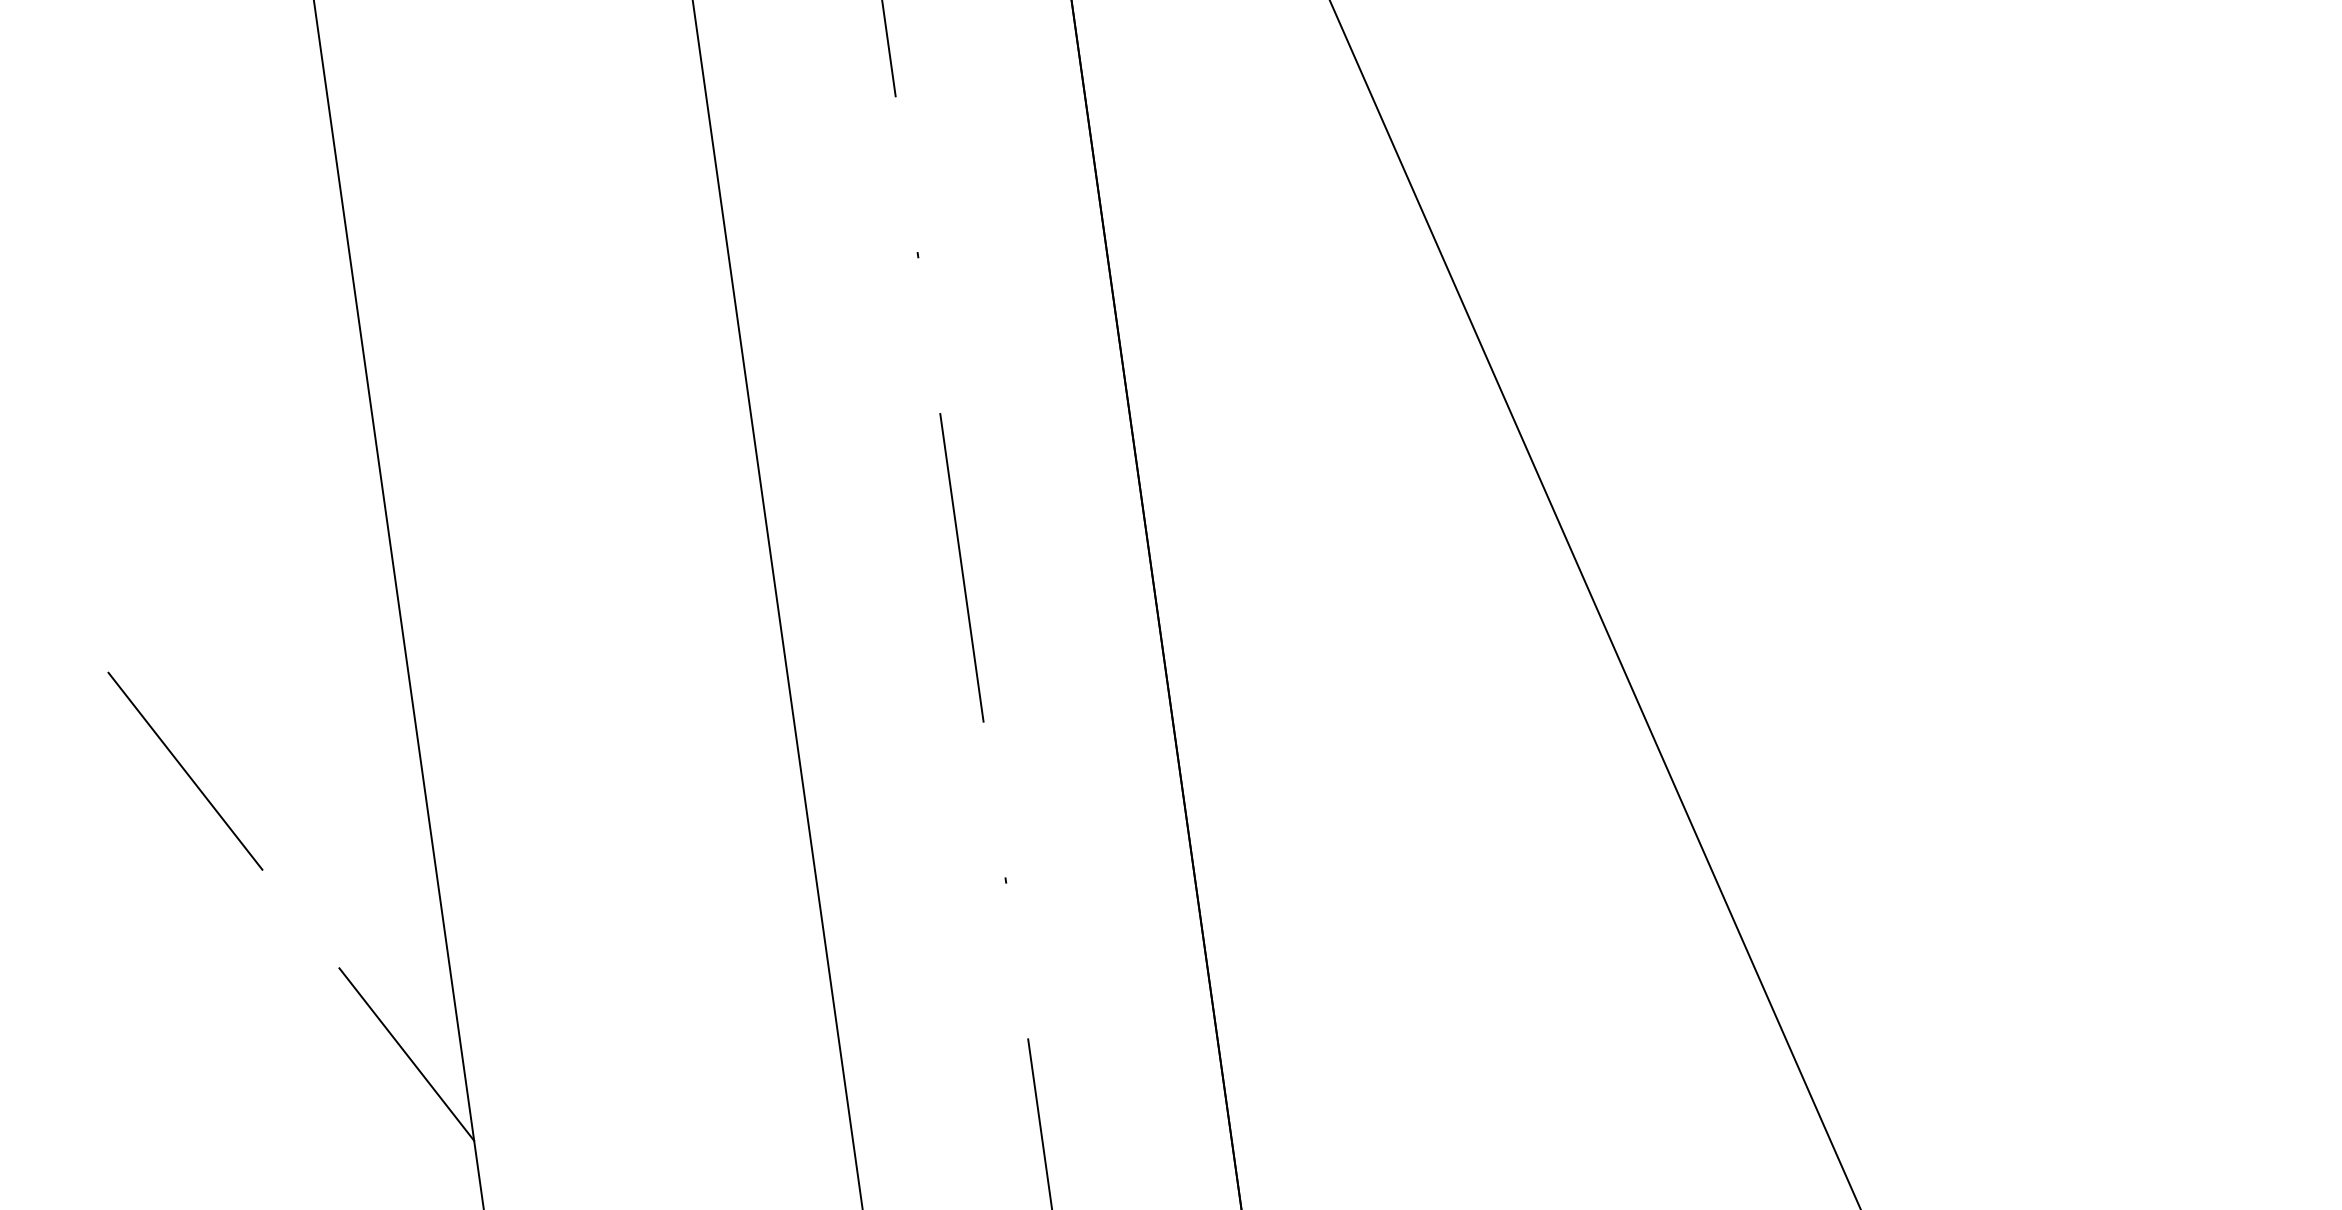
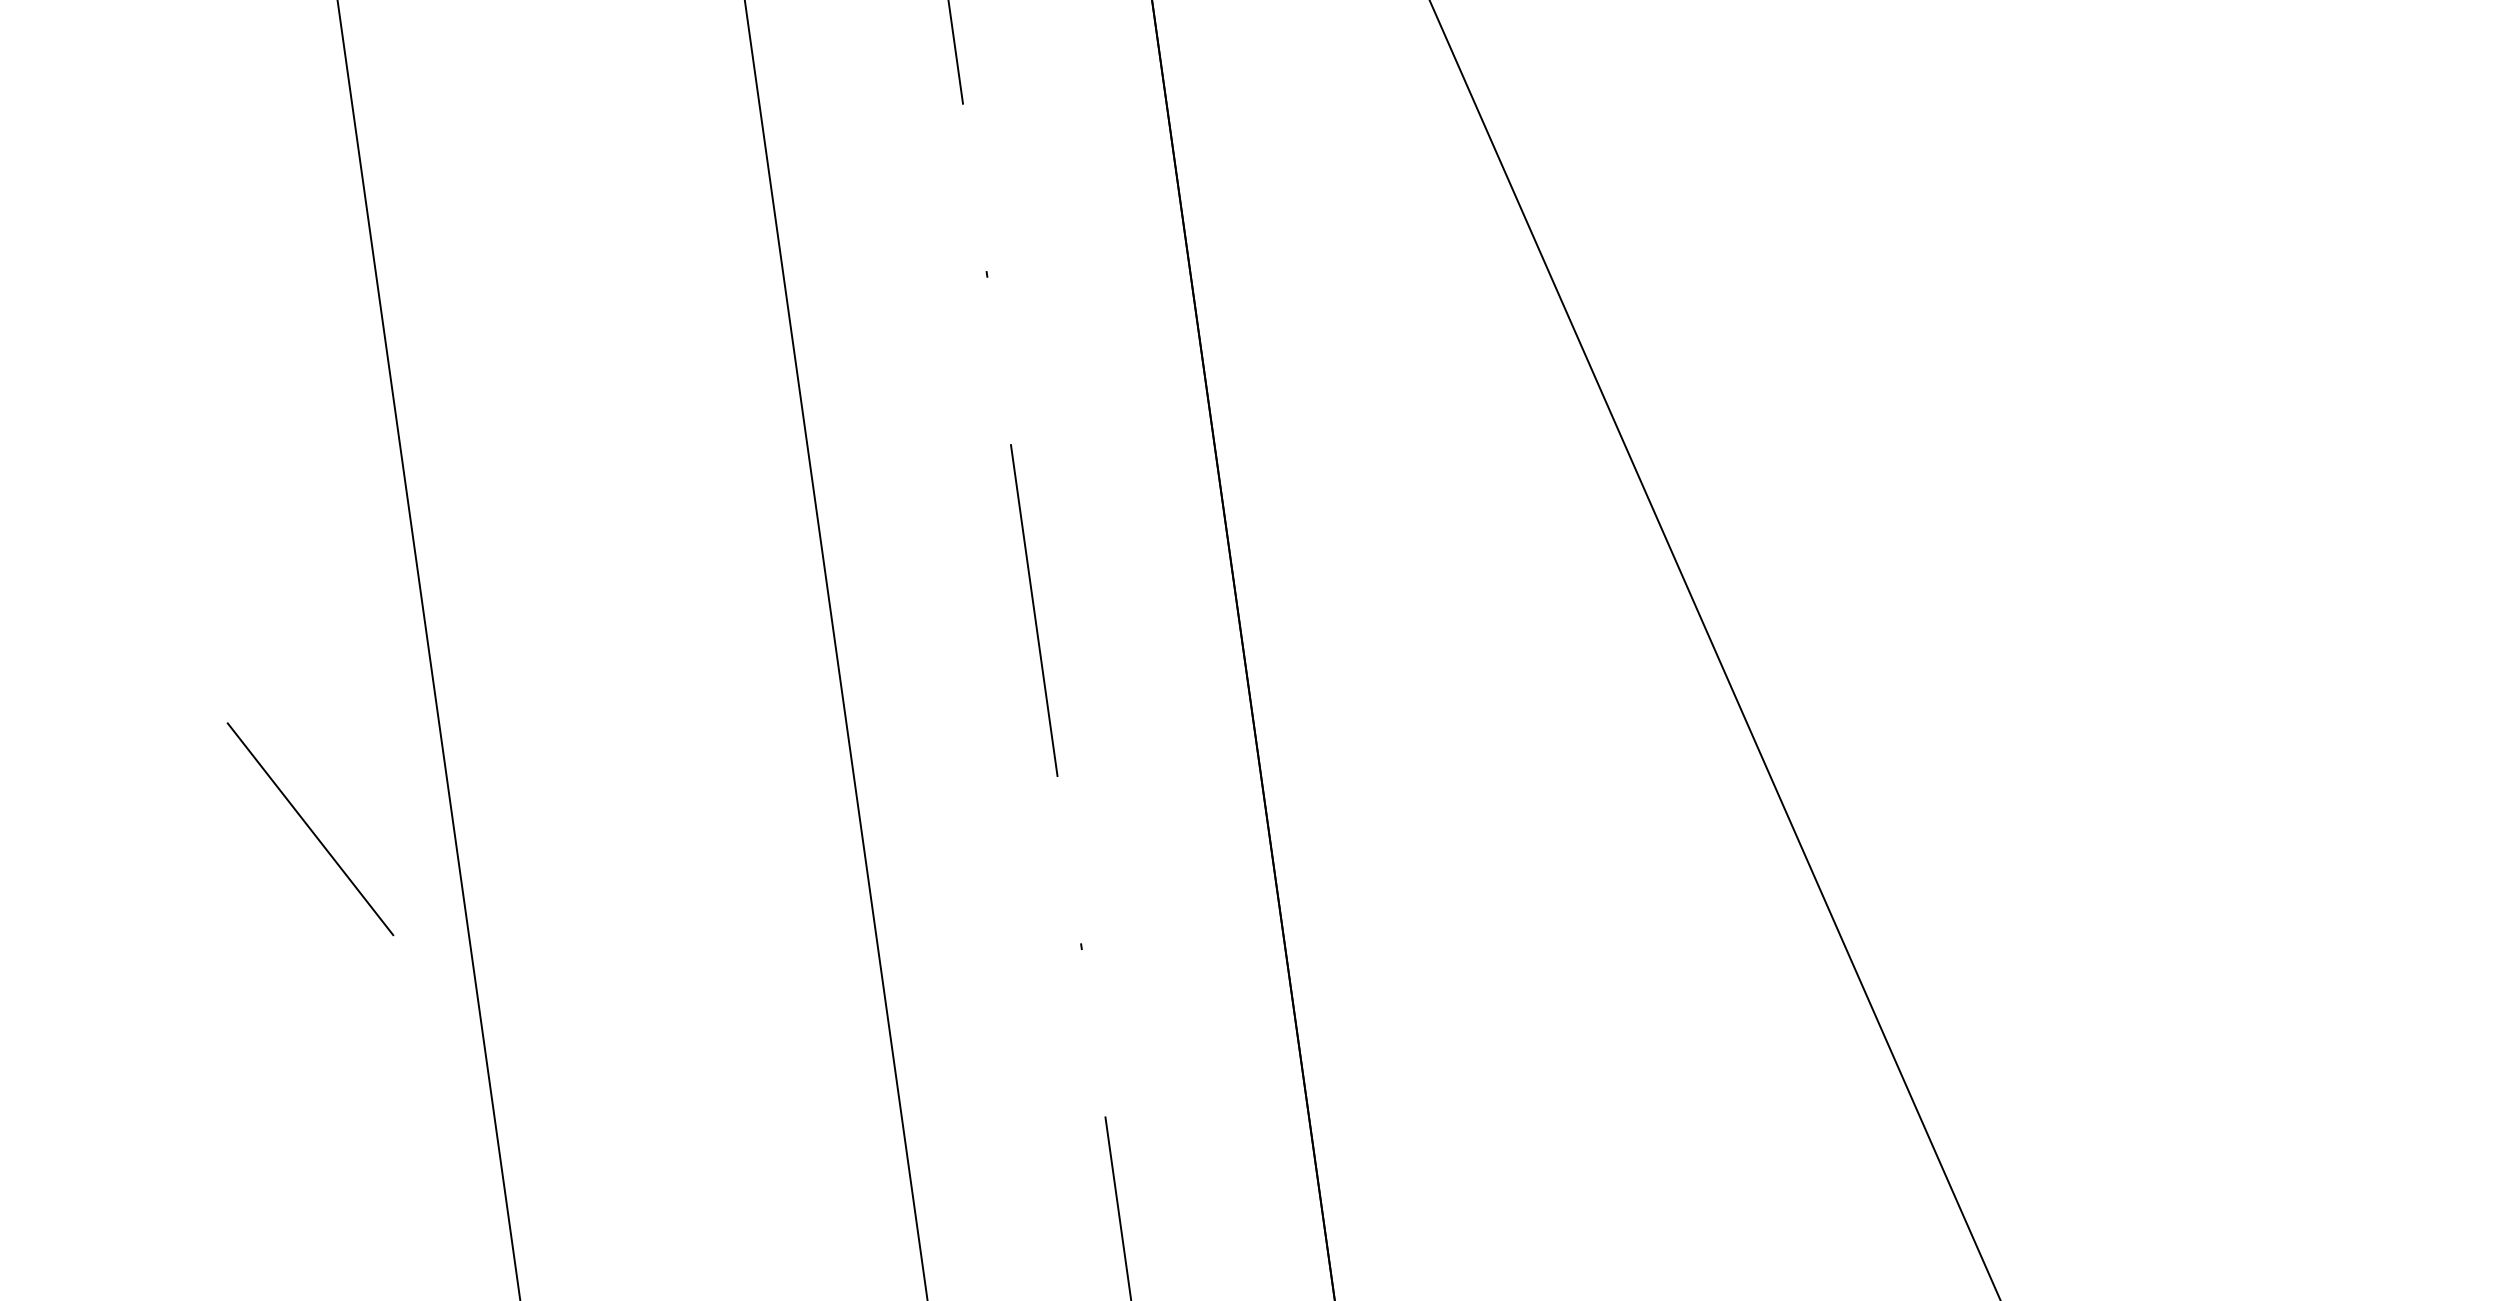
line: (185, 771) -> (310, 829), moved
line: (406, 1054) -> (437, 1133), removed

